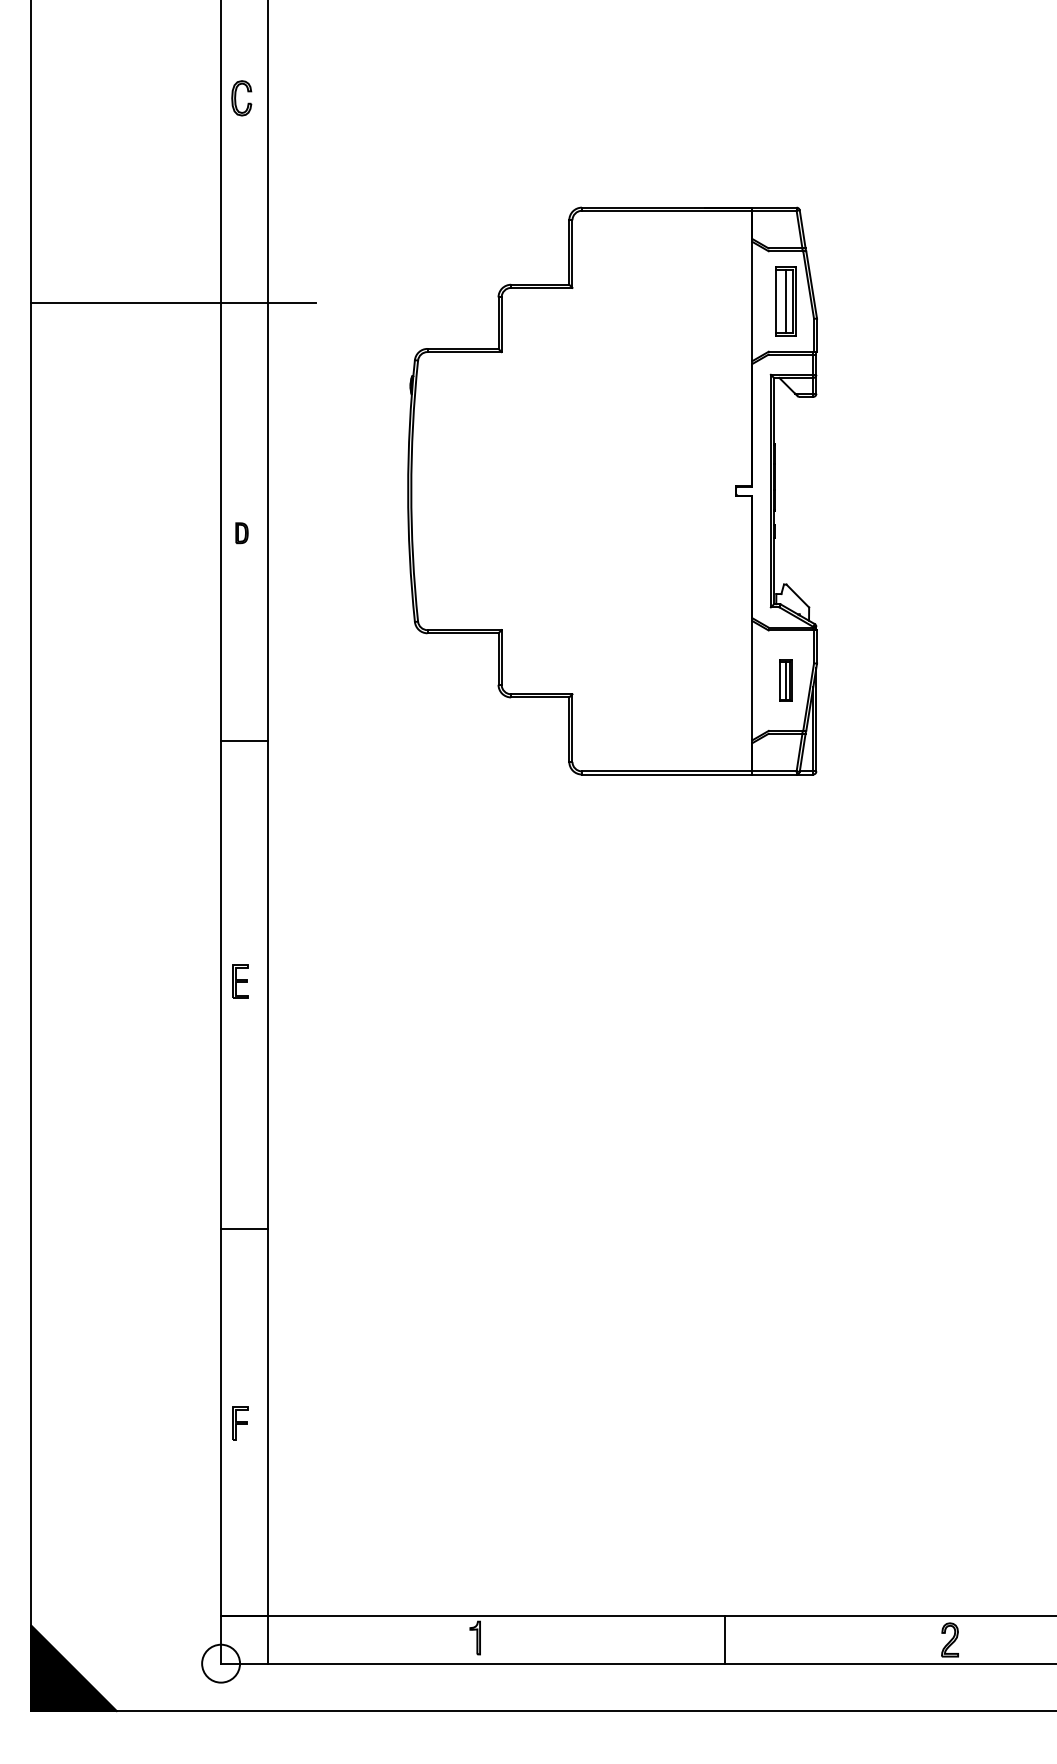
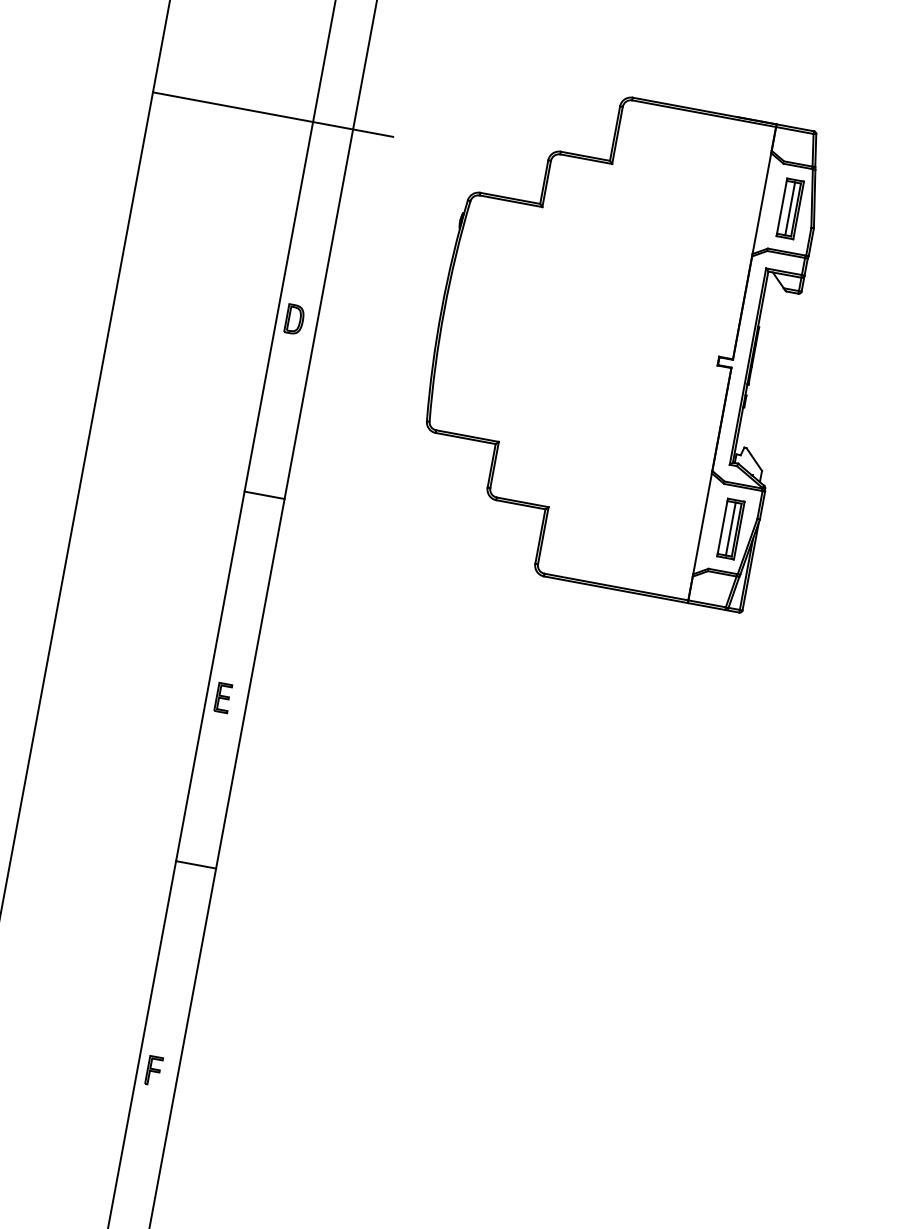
part: (241, 532) -> (294, 318), size x1.67
part: (785, 680) -> (730, 528), size x1.67
line: (244, 1228) -> (195, 864), moved

